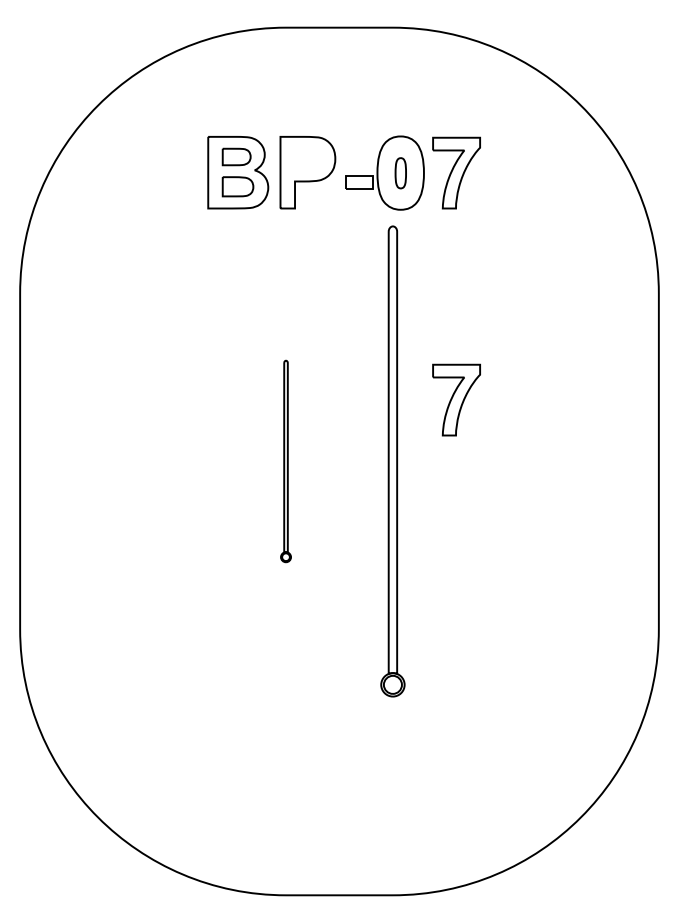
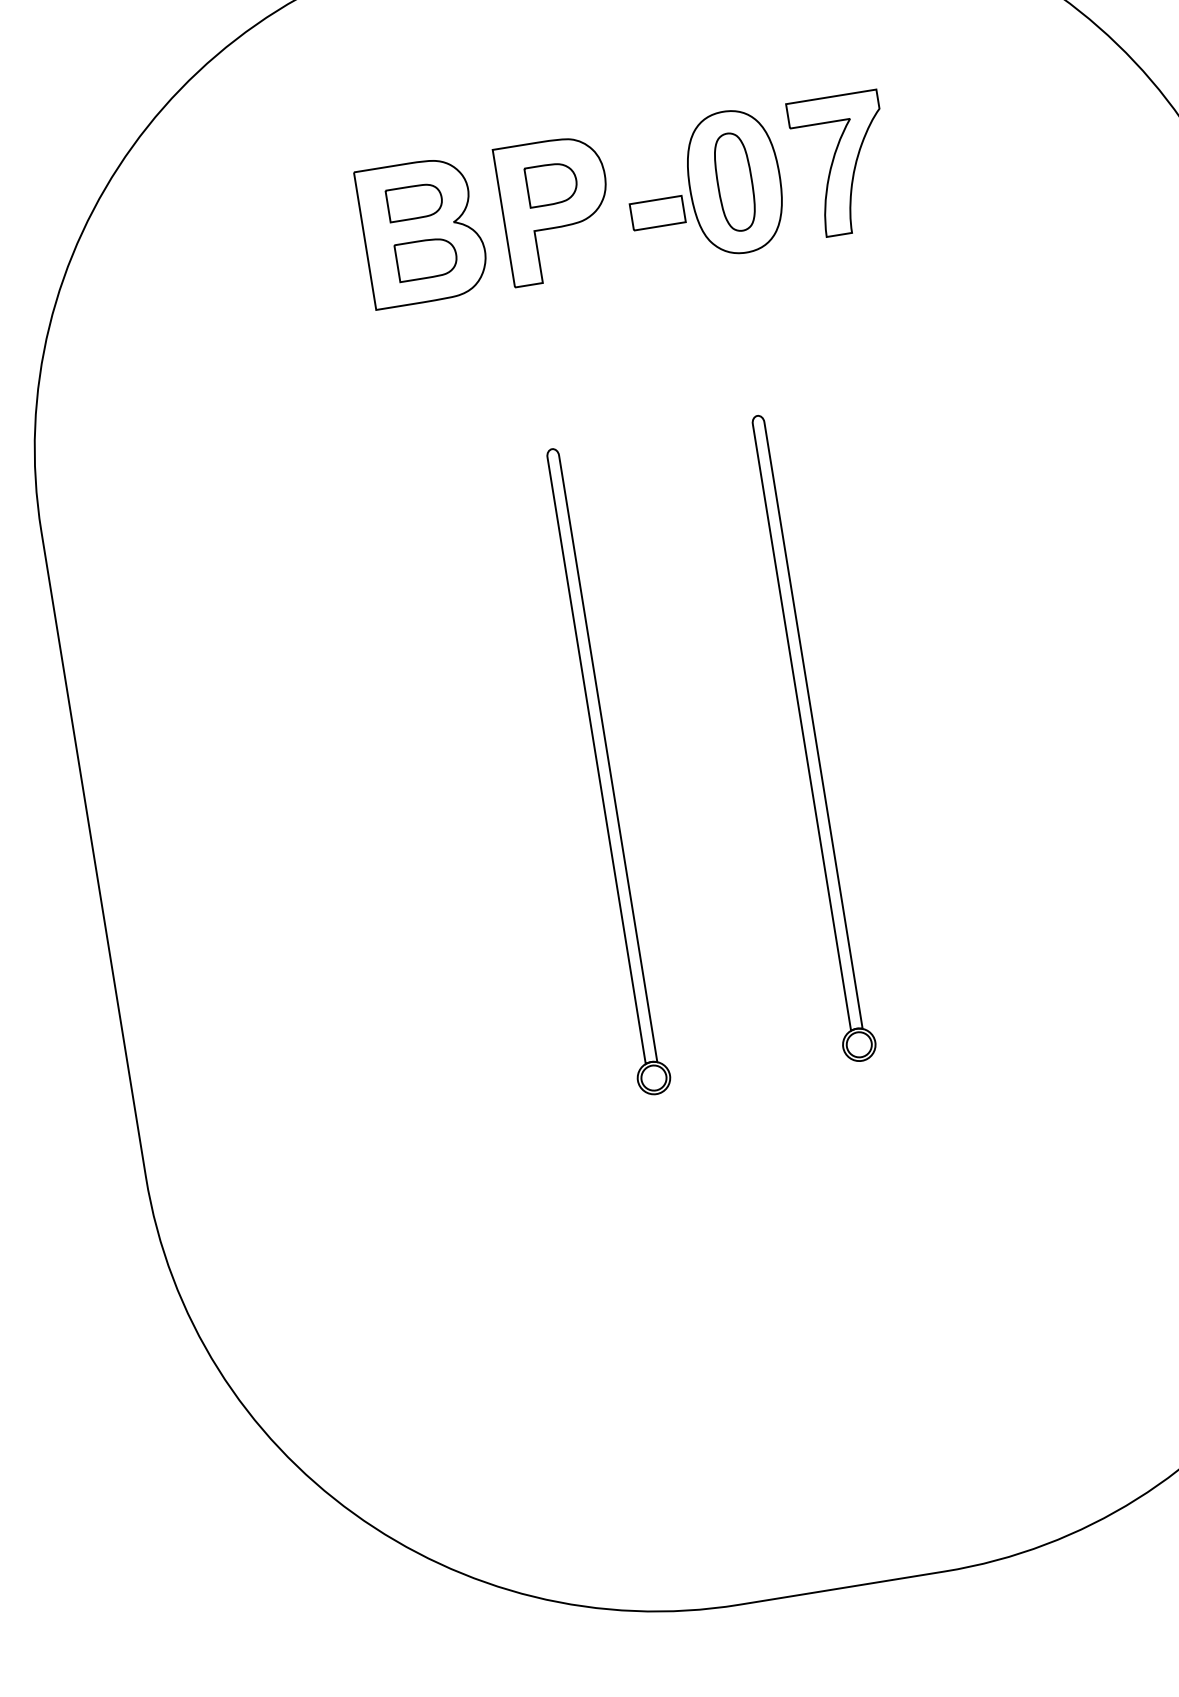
part: (307, 159) -> (551, 184), added
part: (400, 173) -> (734, 182), size x1.67
part: (456, 399) -> (912, 599), removed
part: (285, 461) -> (603, 771), size x1.67
part: (392, 461) -> (808, 738), size x0.71

